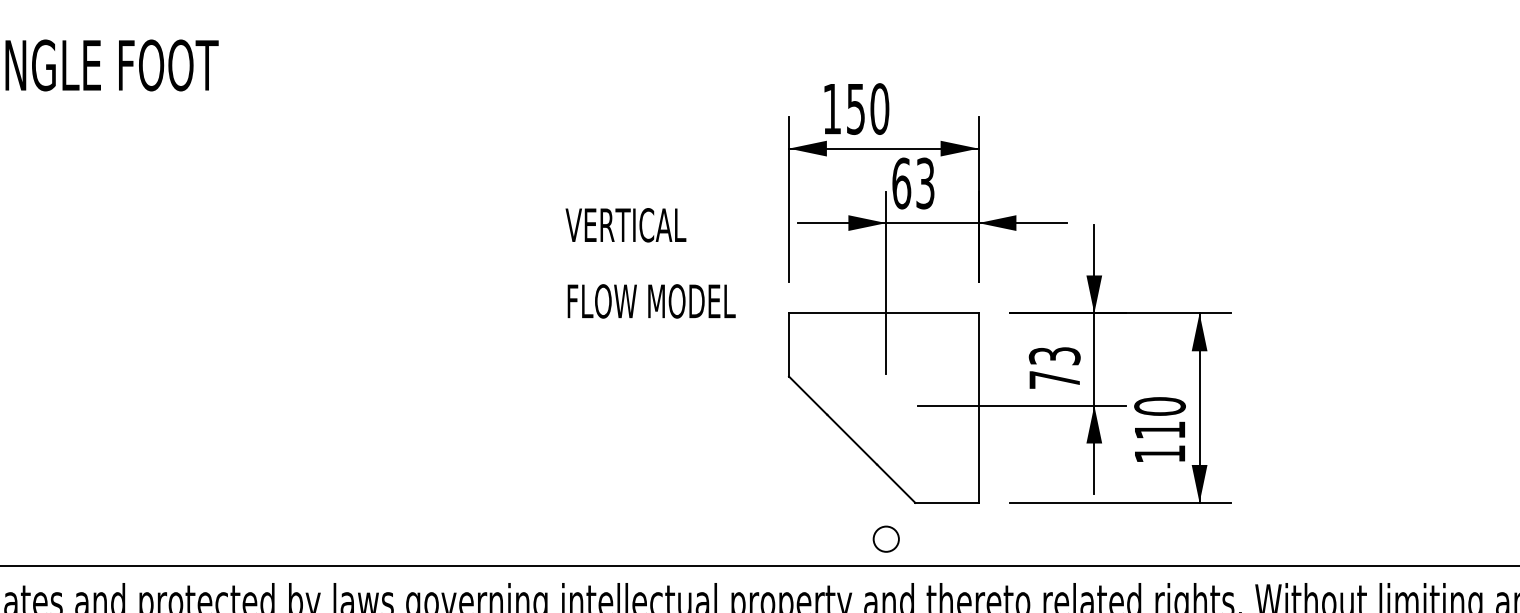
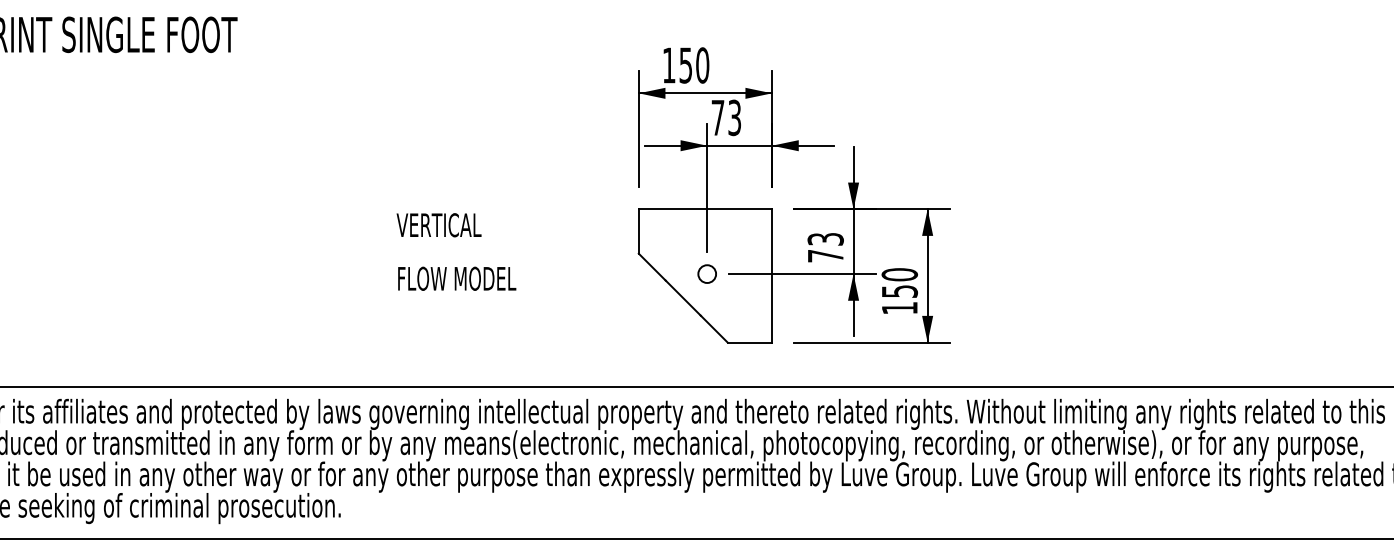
text: (900, 182) -> (717, 117), 63 -> 73
text: (650, 262) -> (456, 251), moved
text: (1159, 430) -> (899, 291), 110 -> 150
circle: (885, 538) -> (706, 273), moved

